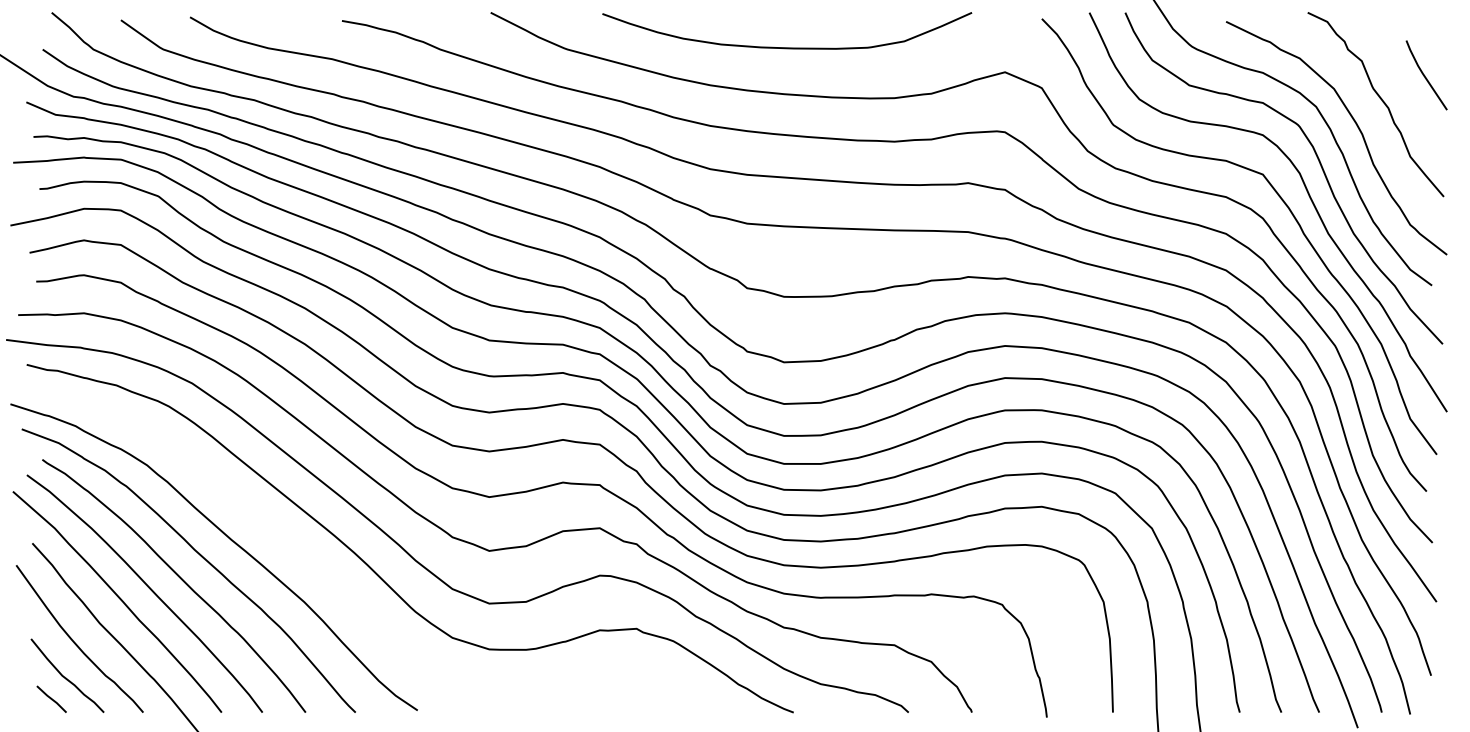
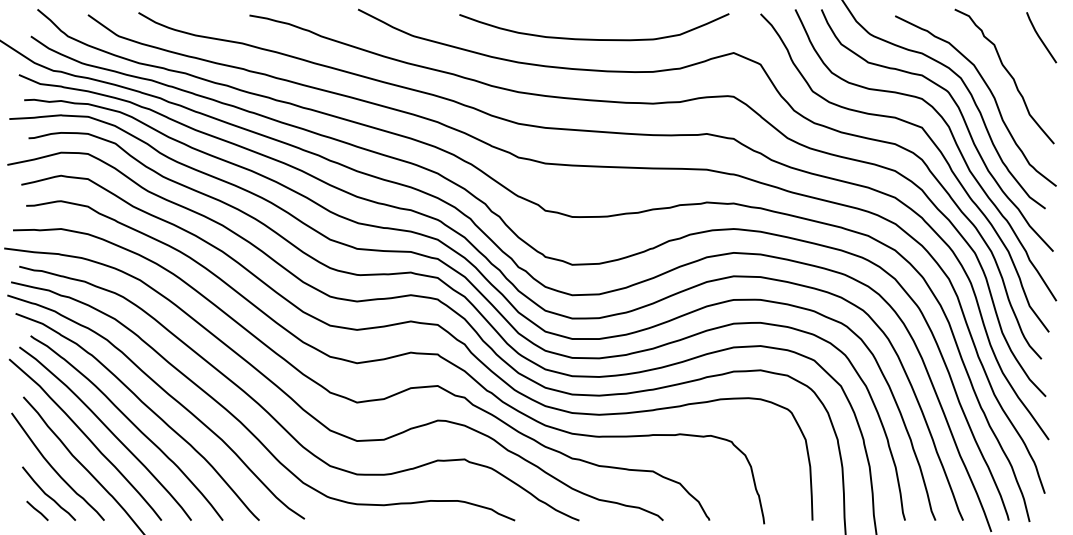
curve: (787, 47) -> (594, 39), moved
line: (1425, 75) -> (1040, 37), moved
curve: (331, 578) -> (241, 422), added

